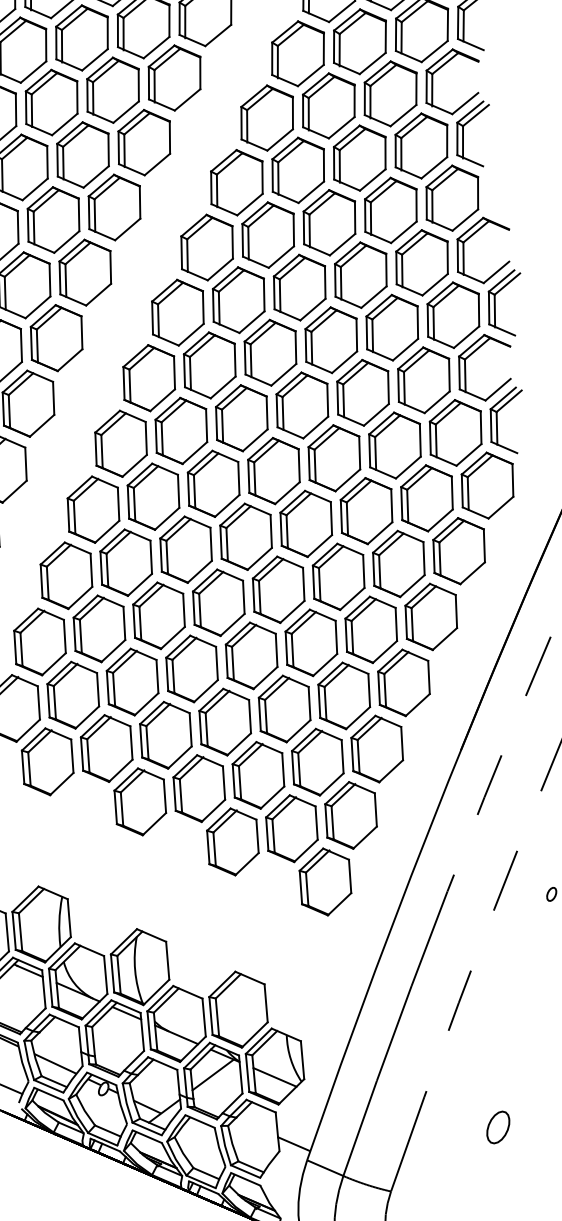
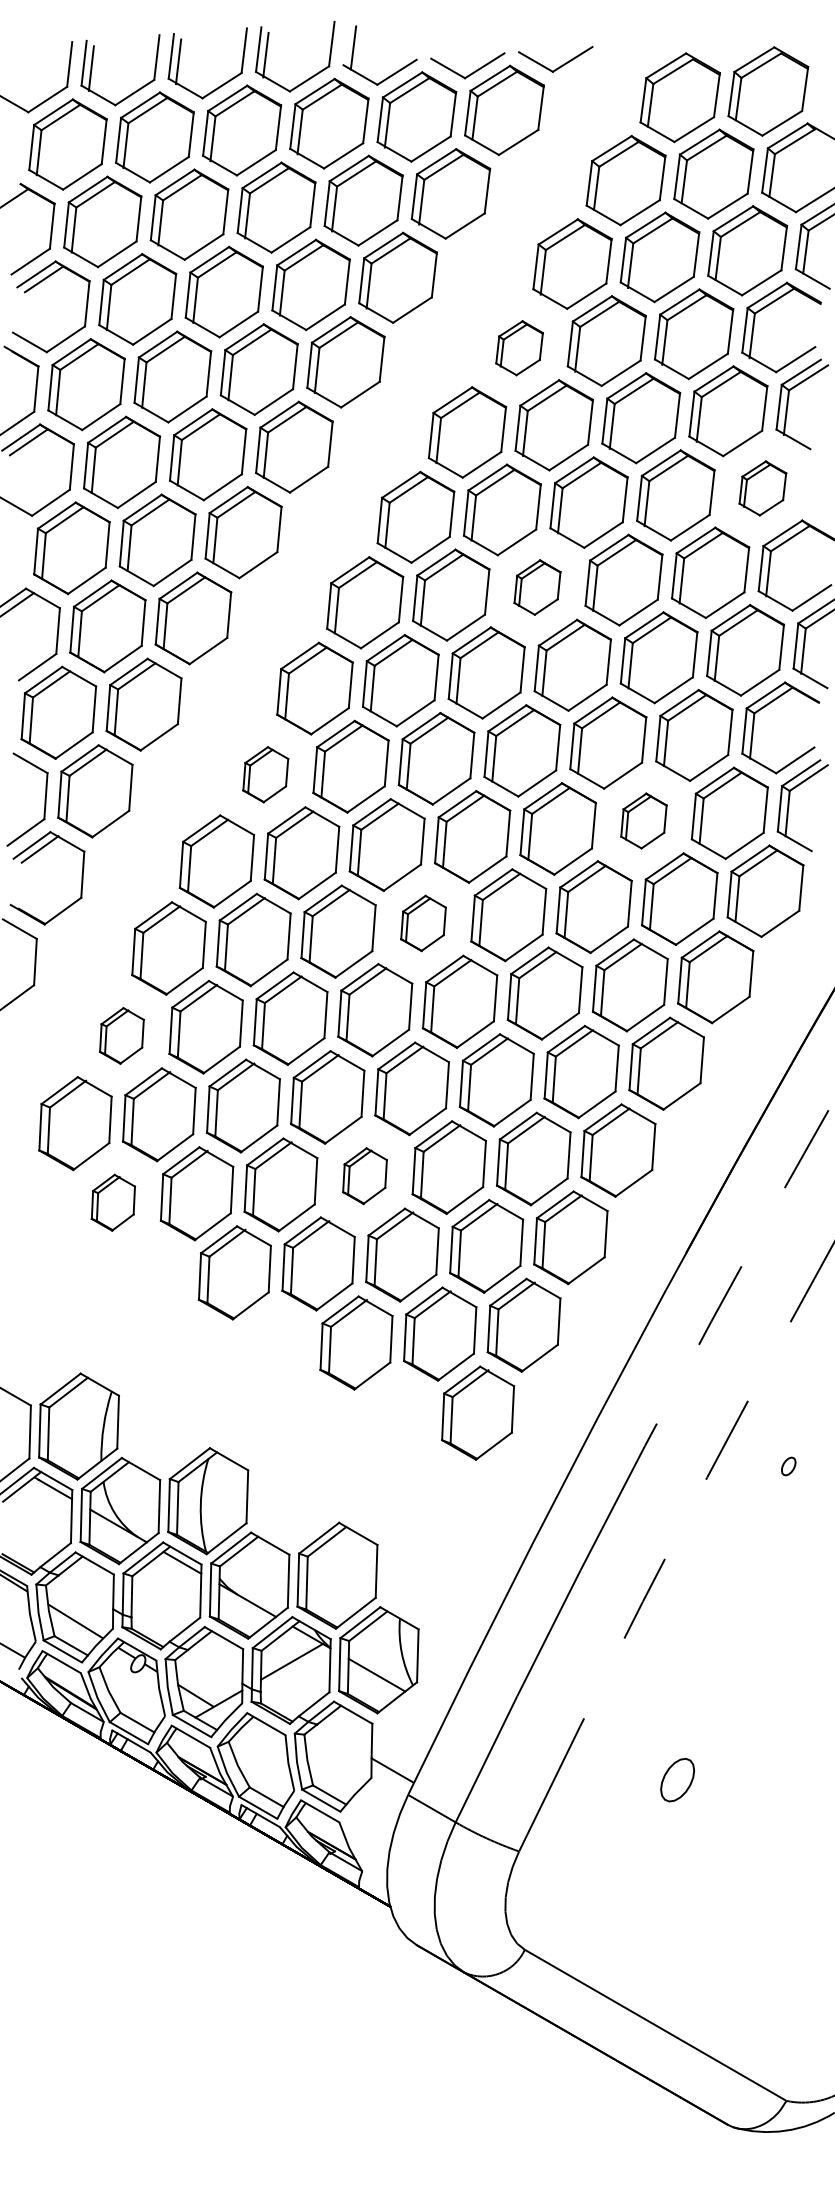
part: (267, 118) -> (519, 348), size x0.6
part: (452, 198) -> (762, 488), size x0.6
part: (299, 287) -> (537, 587), size x0.6
part: (121, 443) -> (265, 774), size x0.6
part: (394, 445) -> (643, 820), size x0.6
part: (246, 536) -> (423, 923), size x0.6
part: (39, 641) -> (121, 1035), size x0.6
part: (224, 721) -> (364, 1175), size x0.6
part: (47, 761) -> (113, 1202), size x0.6

